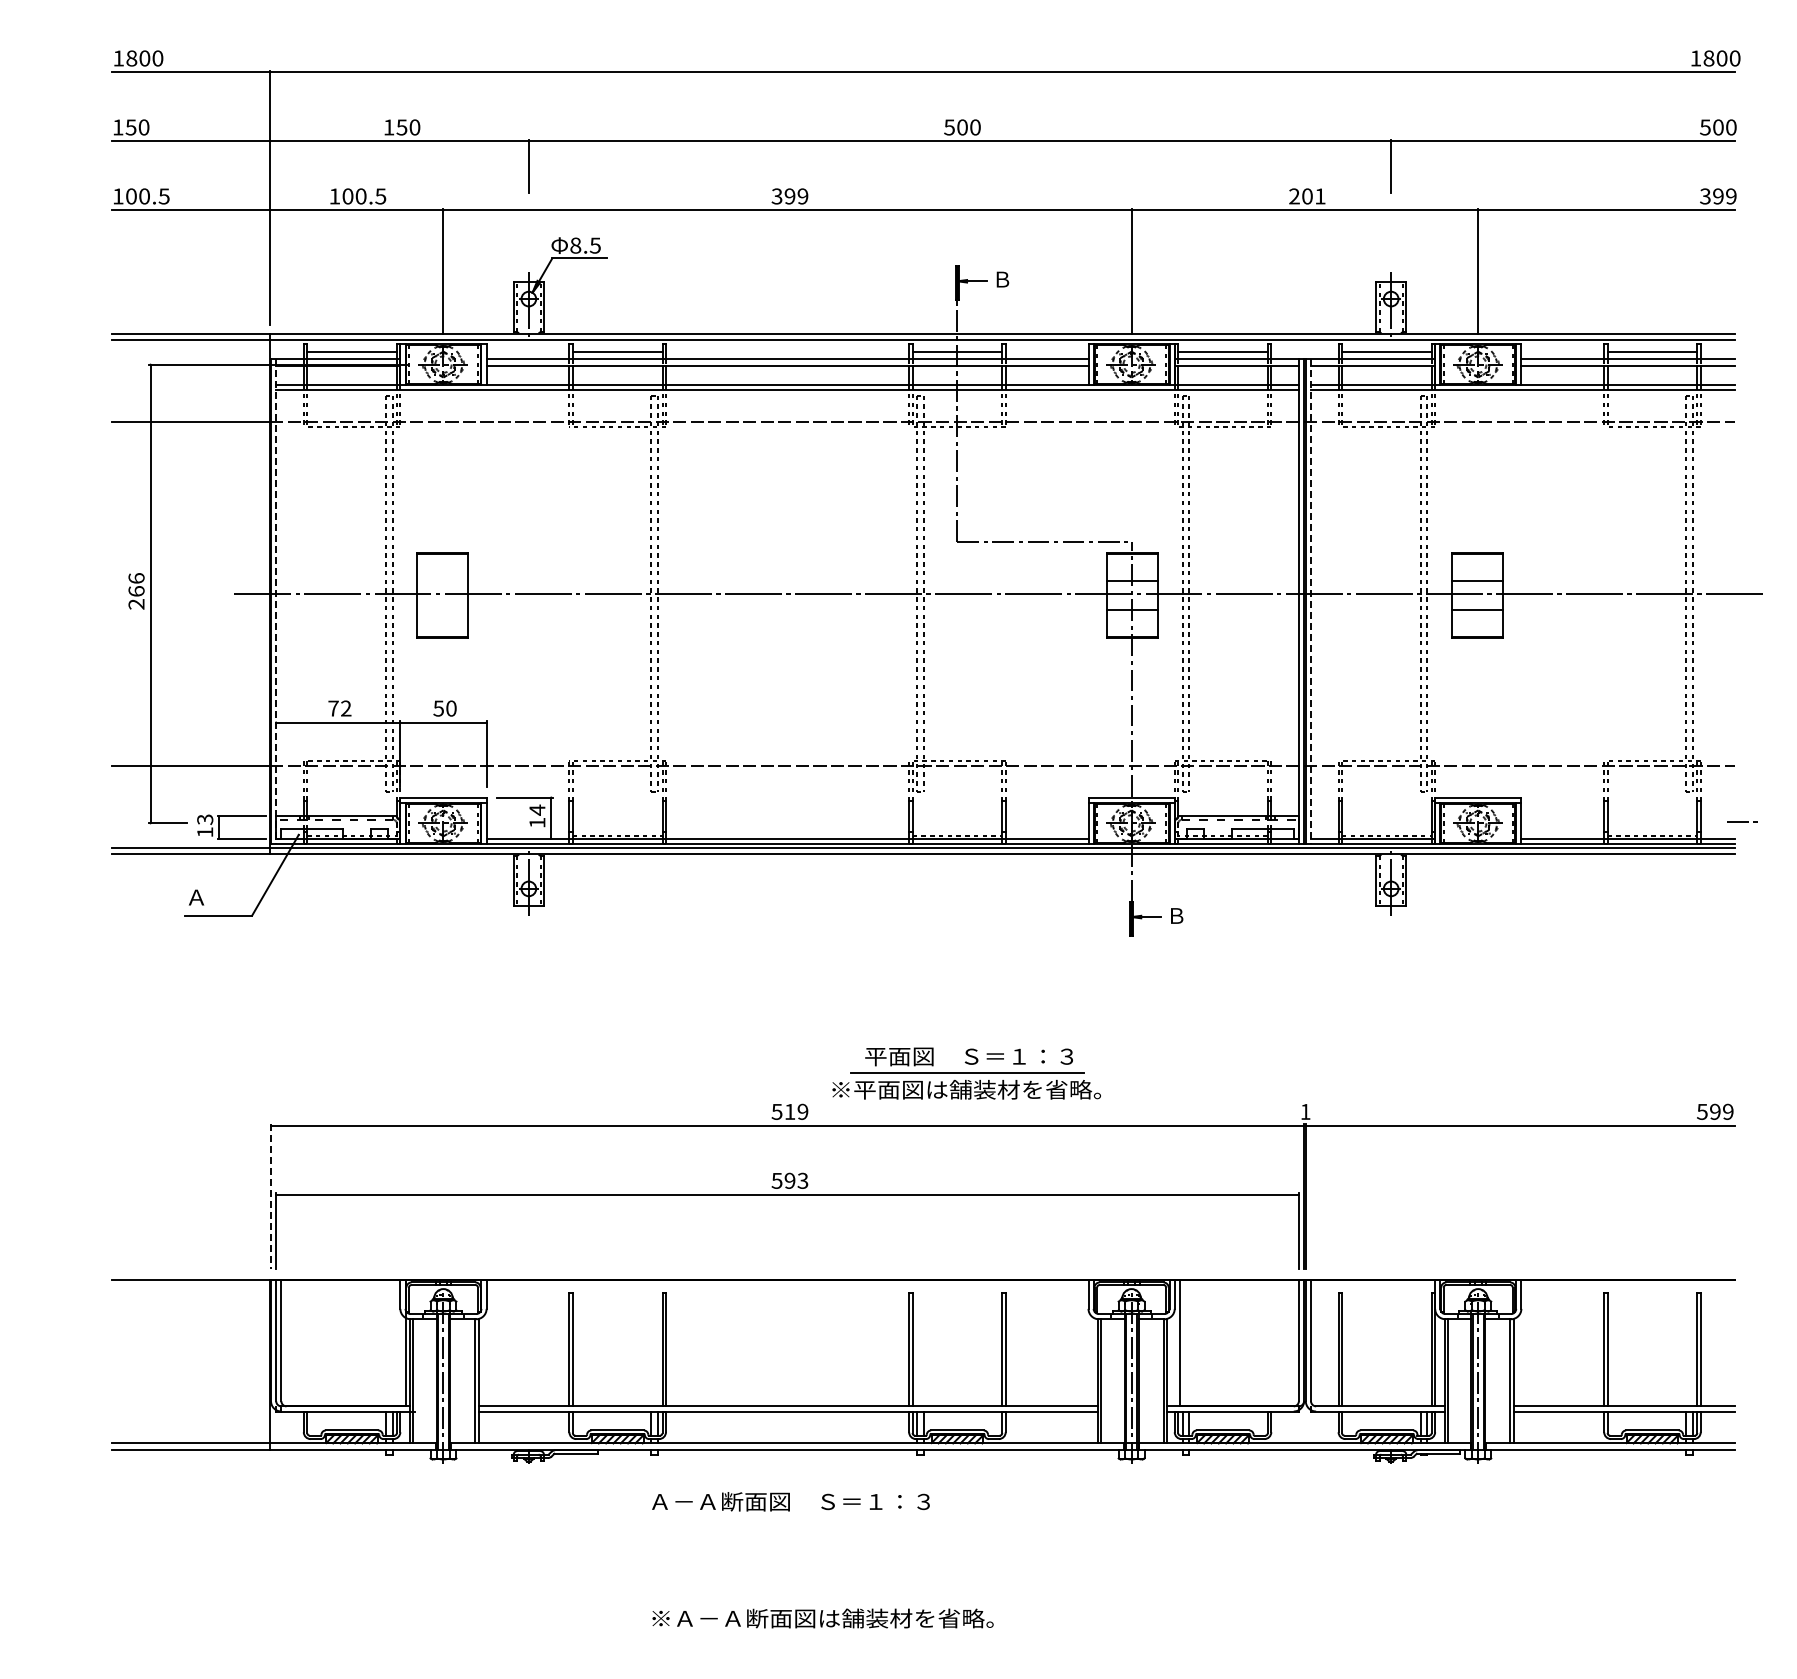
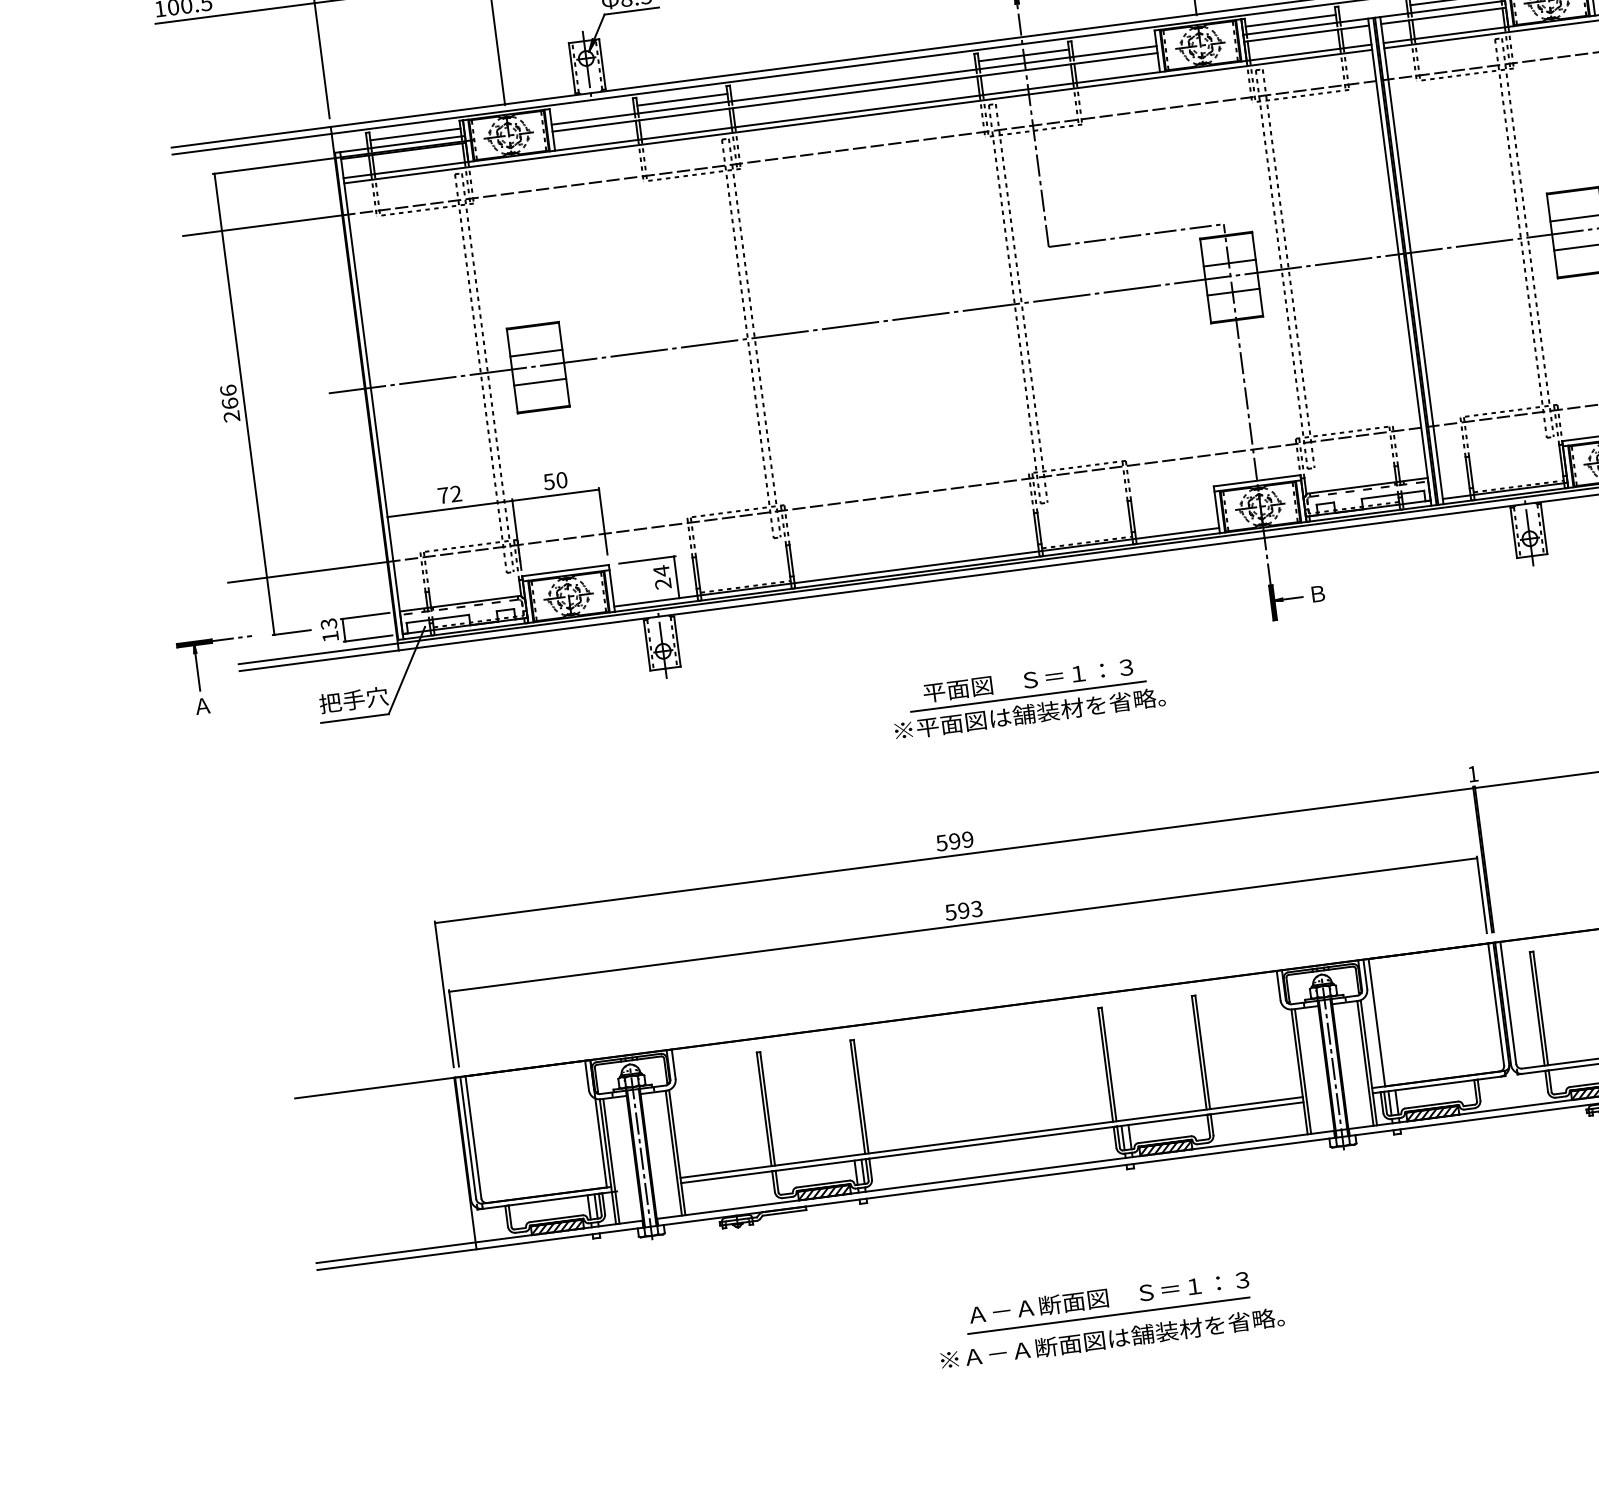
line: (442, 581) -> (536, 353), added
line: (276, 602) -> (372, 396), dashed -> solid
line: (1310, 602) -> (1411, 261), dashed -> solid
line: (442, 609) -> (540, 381), added
text: (537, 822) -> (663, 583), 14 -> 24
part: (71, 855) -> (199, 677), added
text: (219, 897) -> (353, 700), Ａ -> 把手穴
part: (966, 1073) -> (1027, 697), moved
text: (789, 1111) -> (954, 841), 519 -> 599
line: (271, 1197) -> (444, 995), dashed -> solid
text: (790, 1501) -> (1108, 1297), moved
line: (880, 1595) -> (1108, 1315), added
text: (822, 1618) -> (1111, 1338), moved

